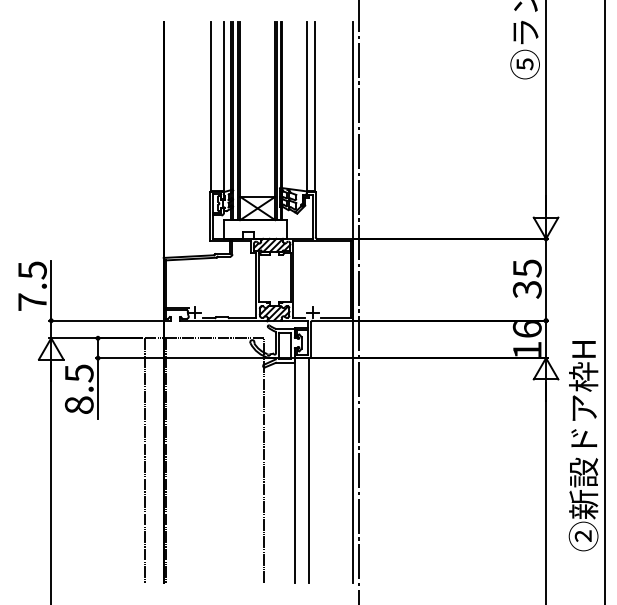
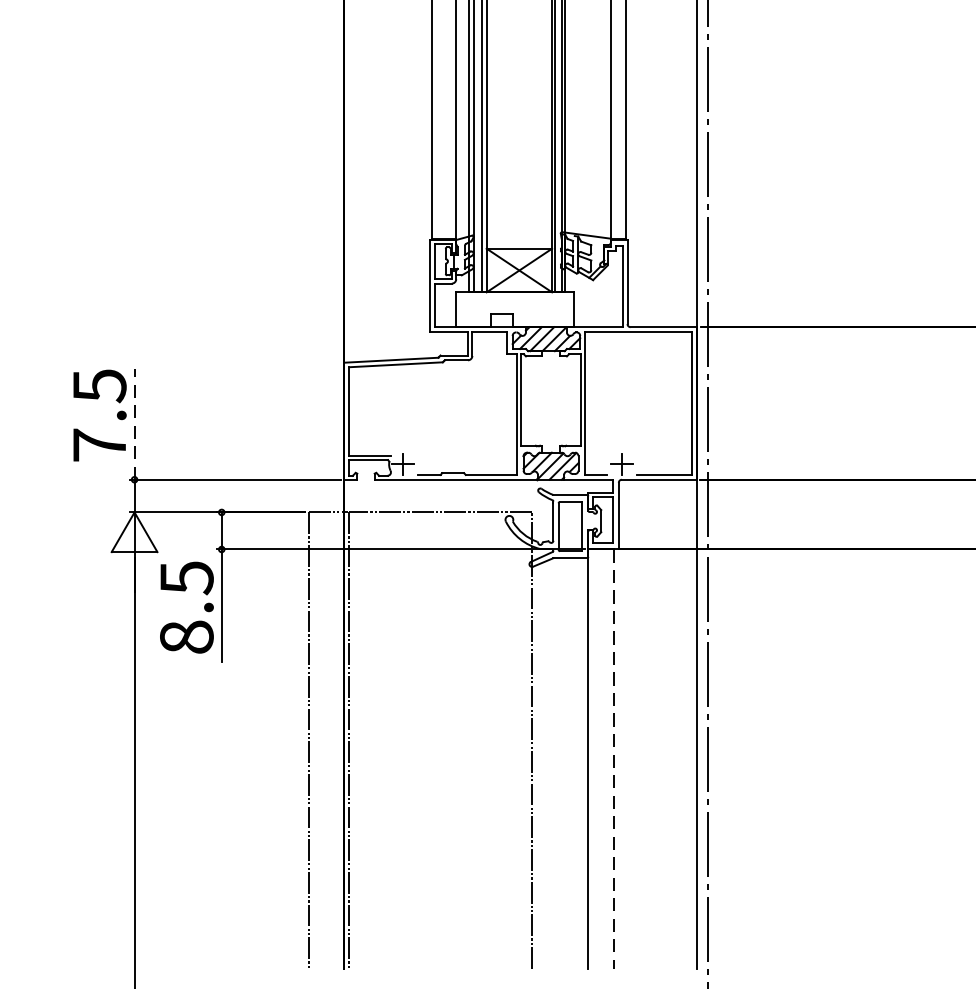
line: (51, 290) -> (135, 423), solid -> dashed
line: (308, 470) -> (614, 758), solid -> dashed

